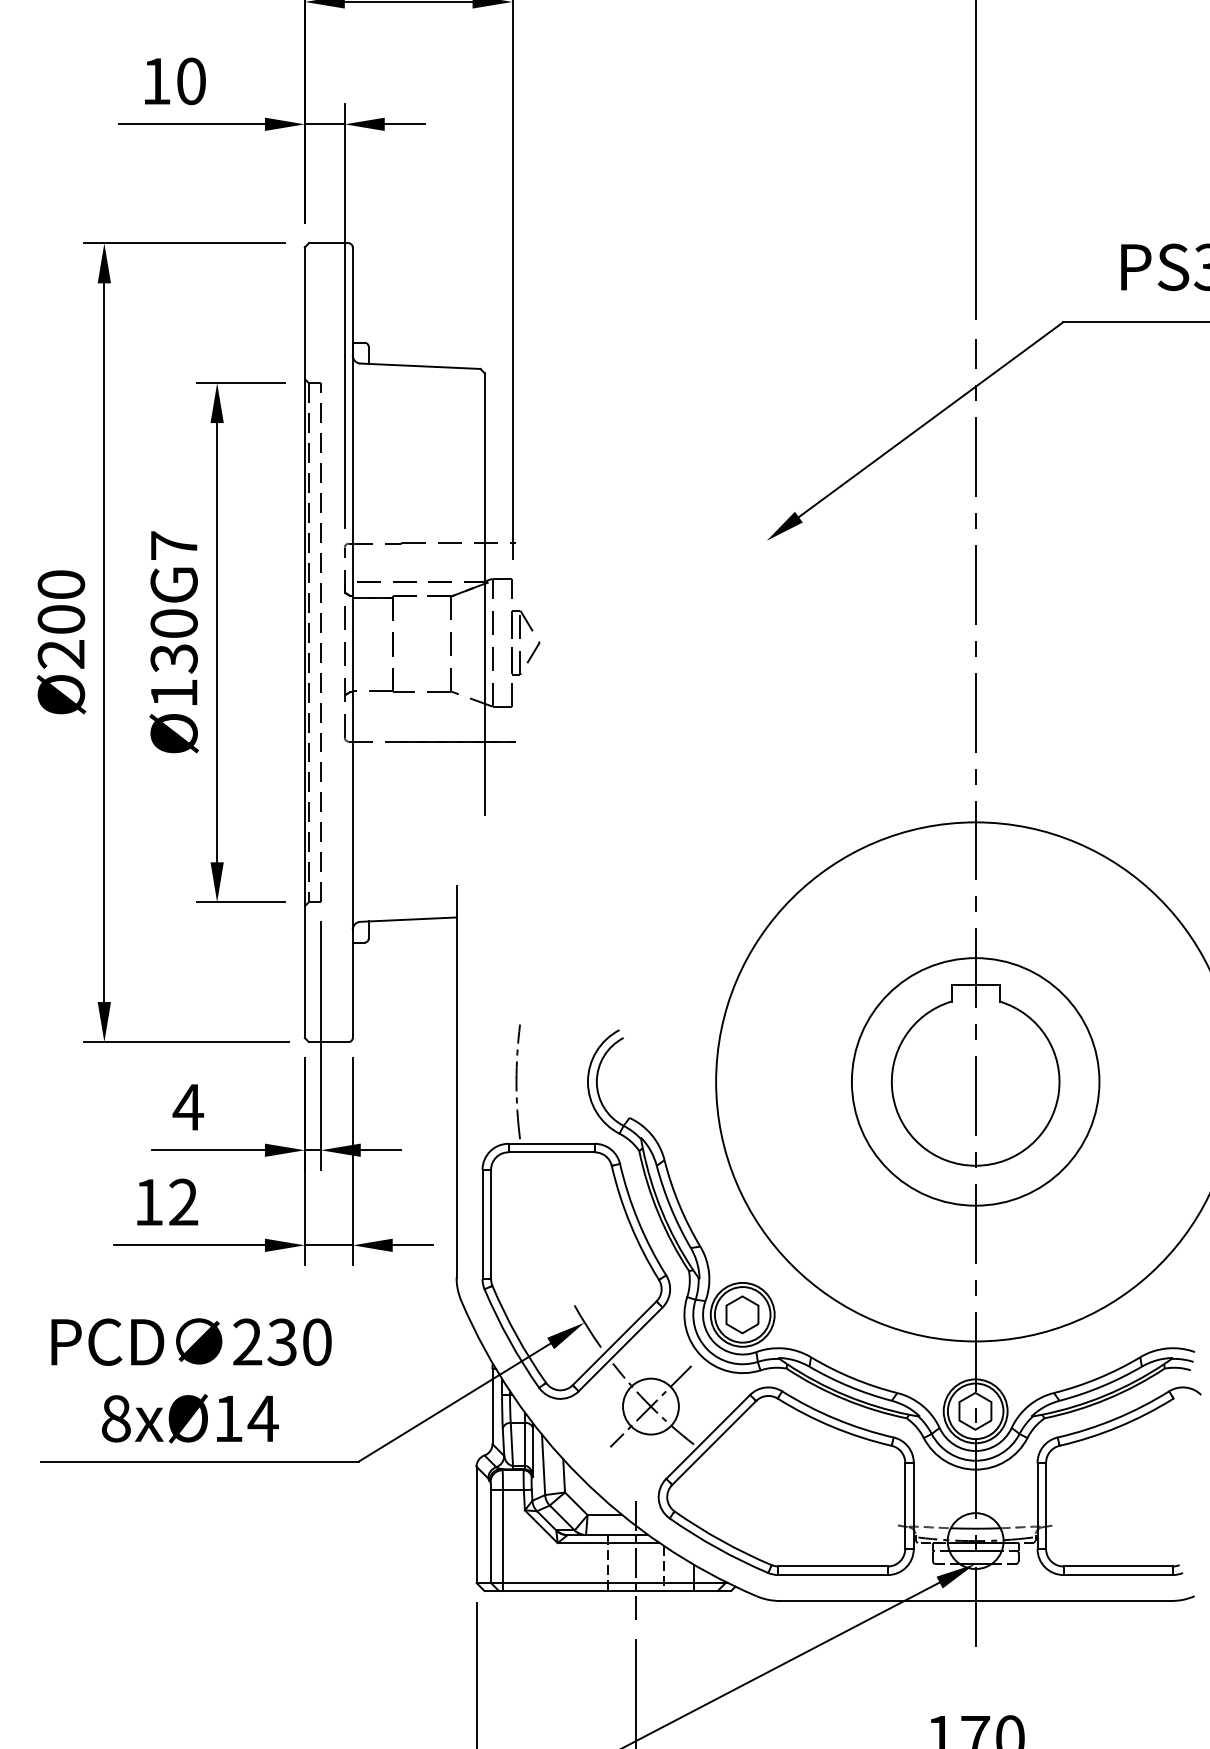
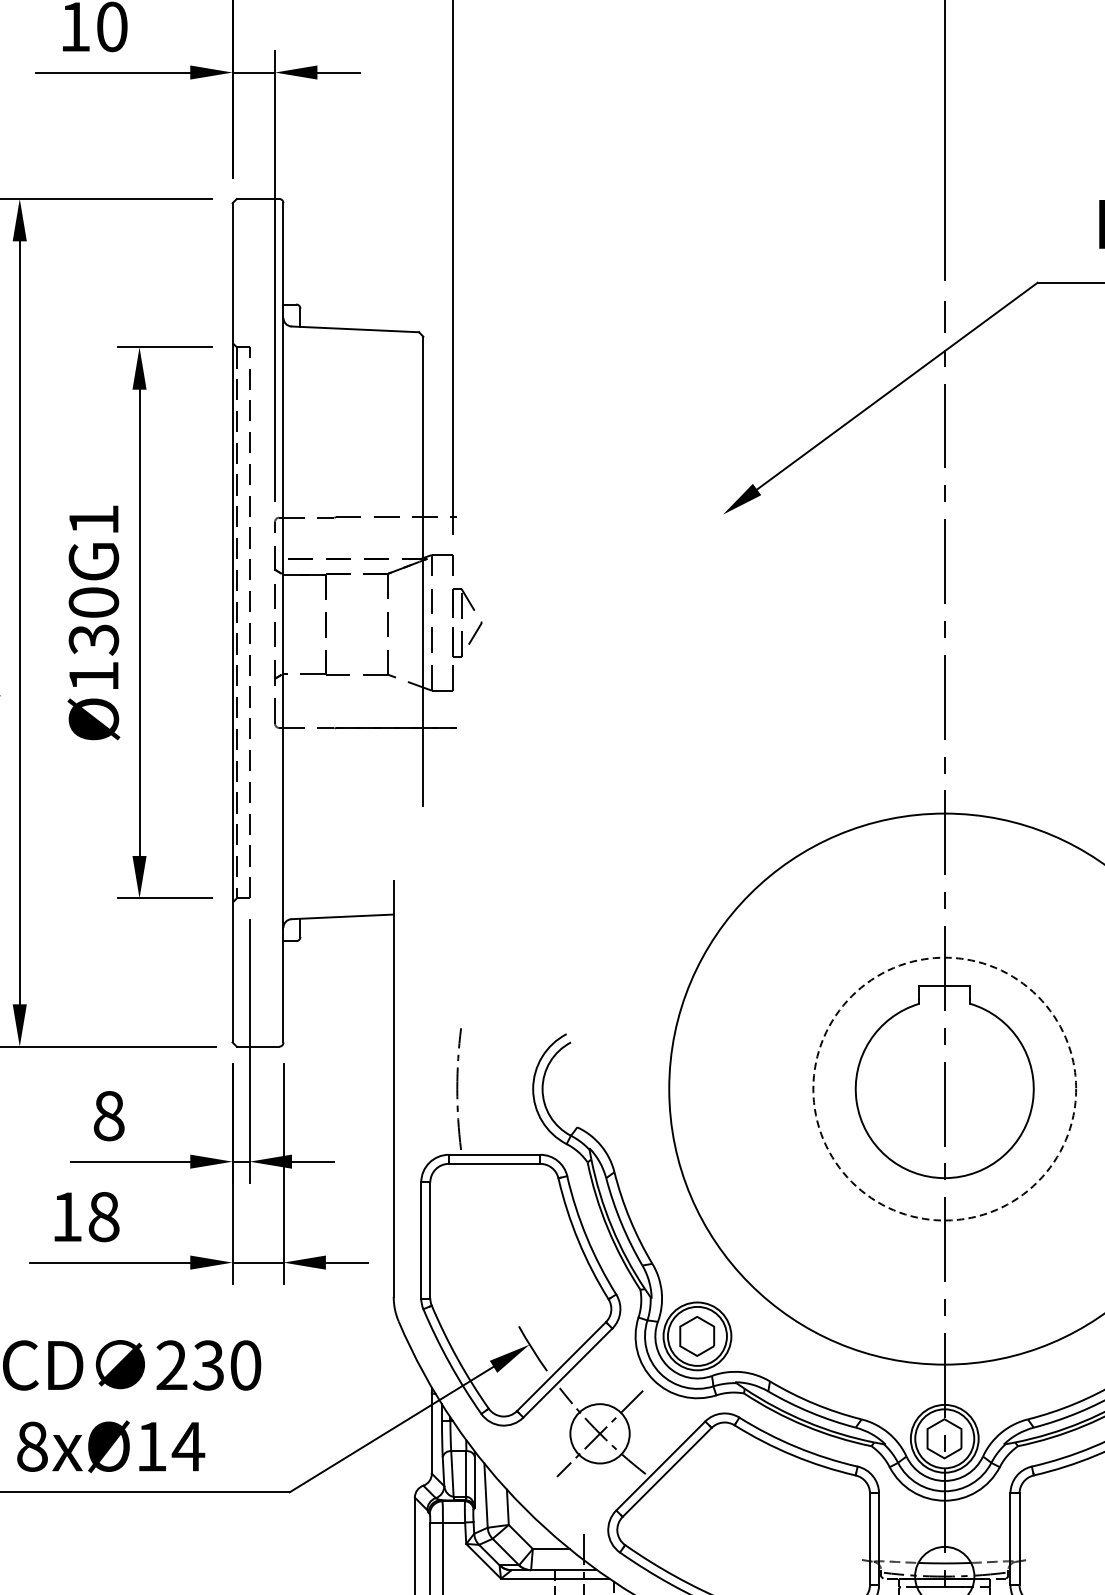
text: (174, 545) -> (94, 519), Ø130G7 -> Ø130G1
circle: (975, 1081) -> (944, 1088), solid -> dashed
text: (188, 1107) -> (109, 1116), 4 -> 8
text: (183, 1202) -> (103, 1217), 12 -> 18

